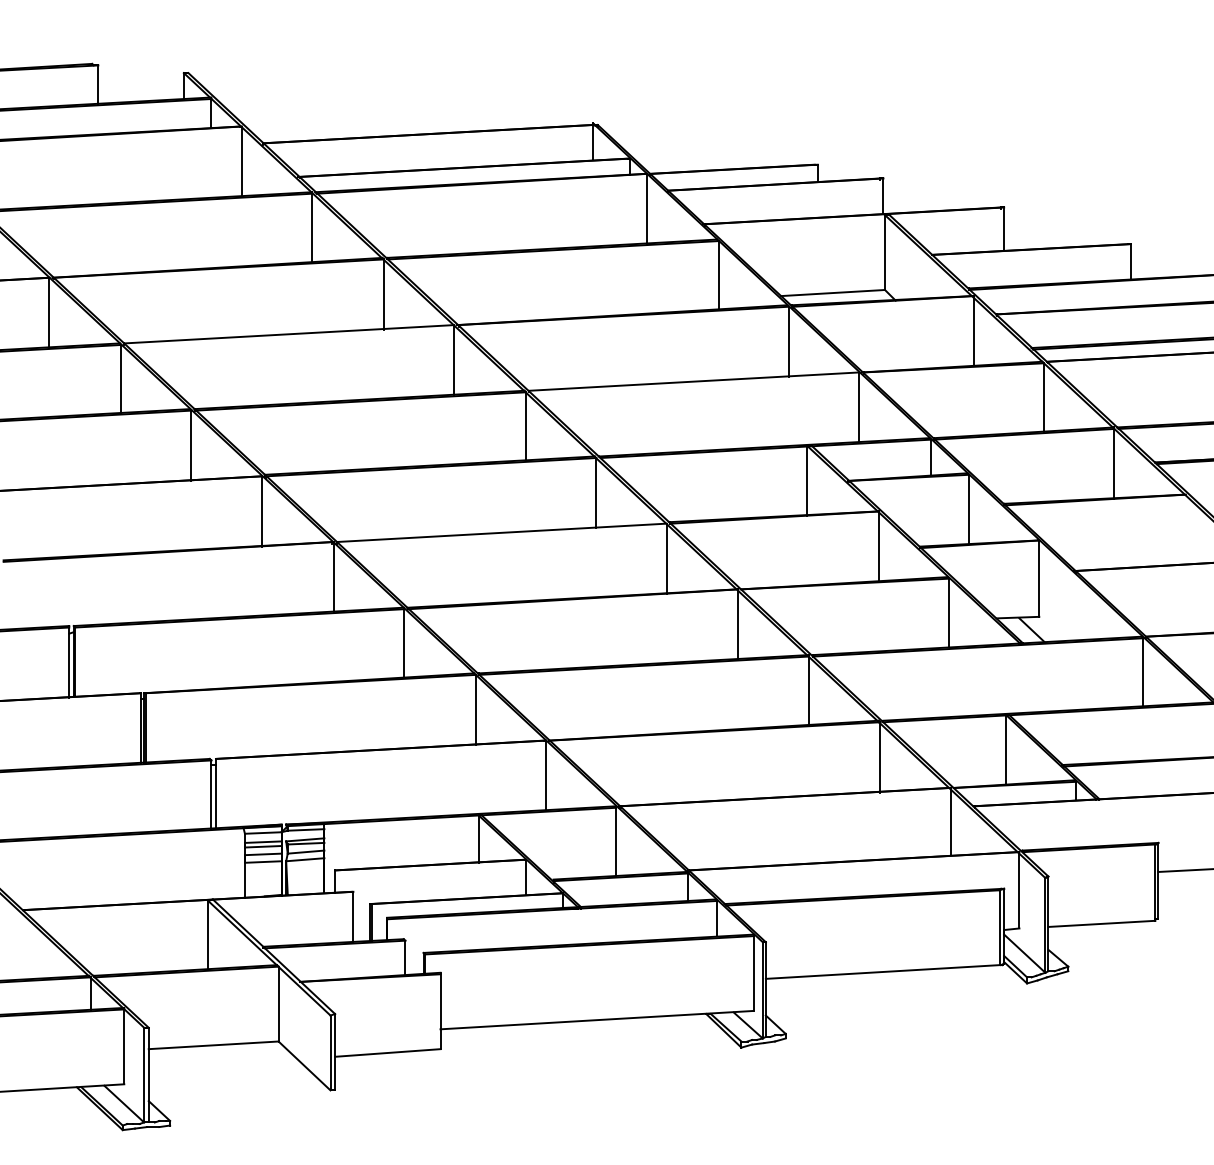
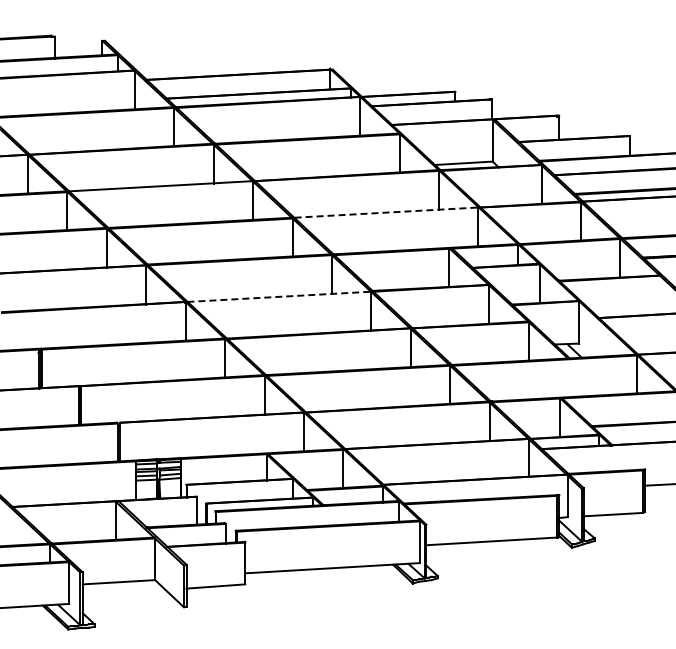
line: (694, 381) -> (386, 212), solid -> dashed
line: (501, 532) -> (279, 296), solid -> dashed

